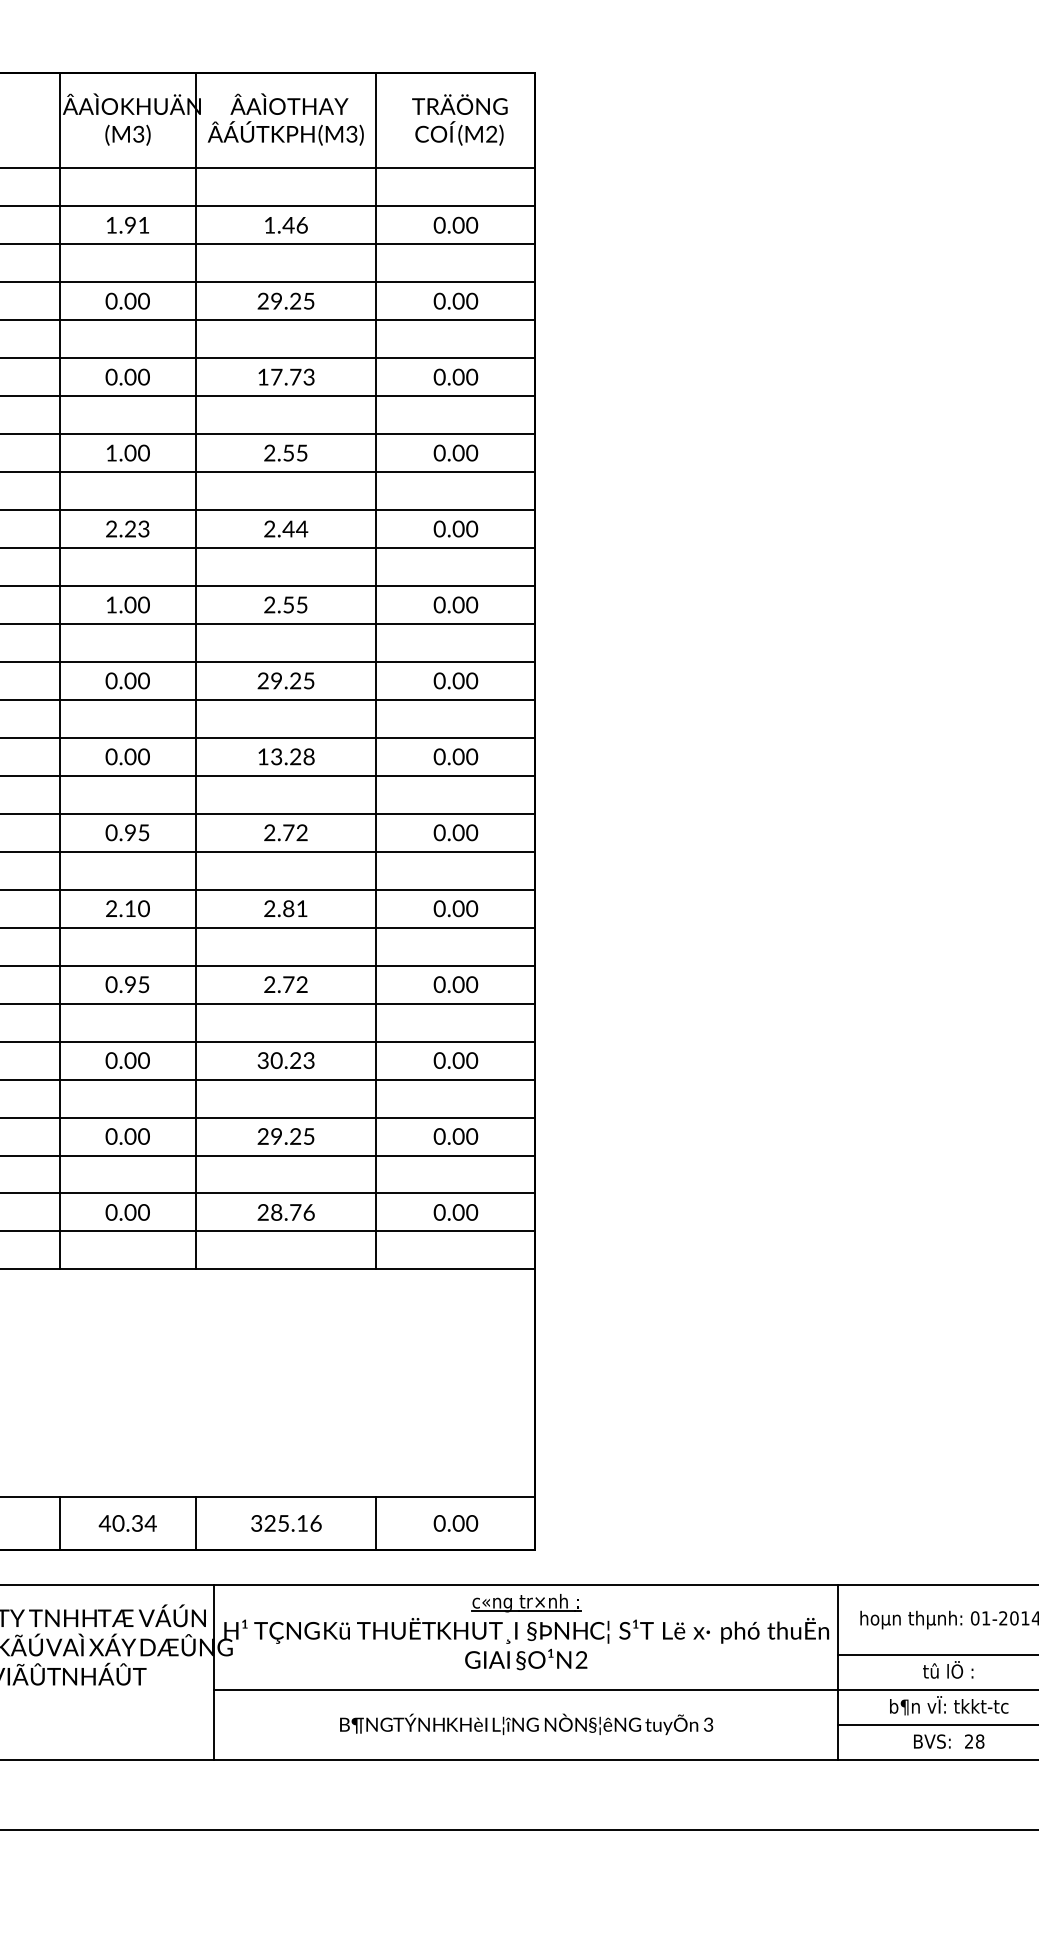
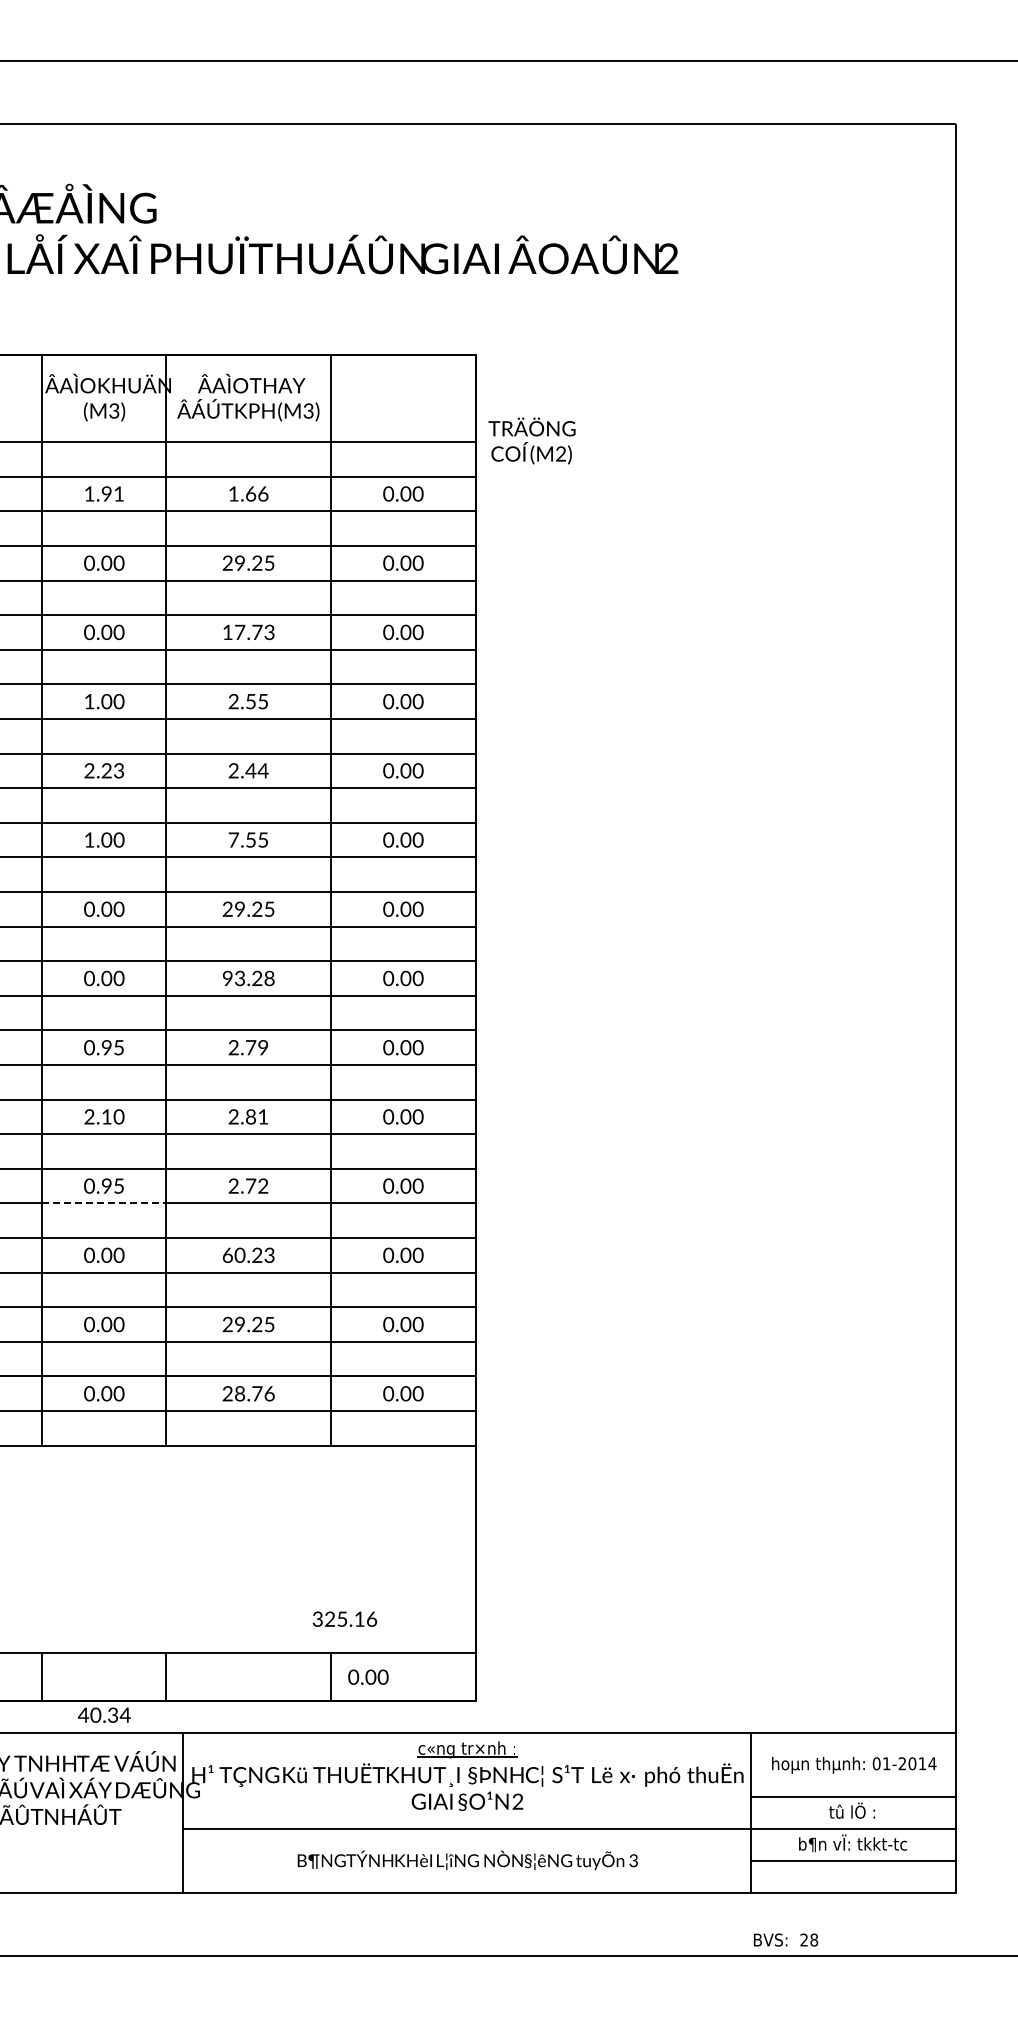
text: (459, 119) -> (531, 440), moved
text: (288, 224) -> (250, 493), 1.46 -> 1.66
text: (269, 604) -> (233, 839), 2.55 -> 7.55
text: (262, 755) -> (227, 977), 13.28 -> 93.28
text: (302, 833) -> (263, 1048), 2.72 -> 2.79
line: (127, 1003) -> (104, 1203), solid -> dashed
text: (262, 1059) -> (227, 1254), 30.23 -> 60.23
text: (126, 1522) -> (103, 1714), moved
text: (285, 1522) -> (344, 1618), moved
text: (456, 1522) -> (368, 1676), moved
text: (949, 1740) -> (786, 1939), moved

